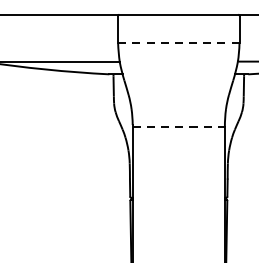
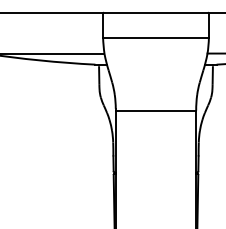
line: (179, 43) -> (156, 37), dashed -> solid
line: (179, 126) -> (156, 110), dashed -> solid

